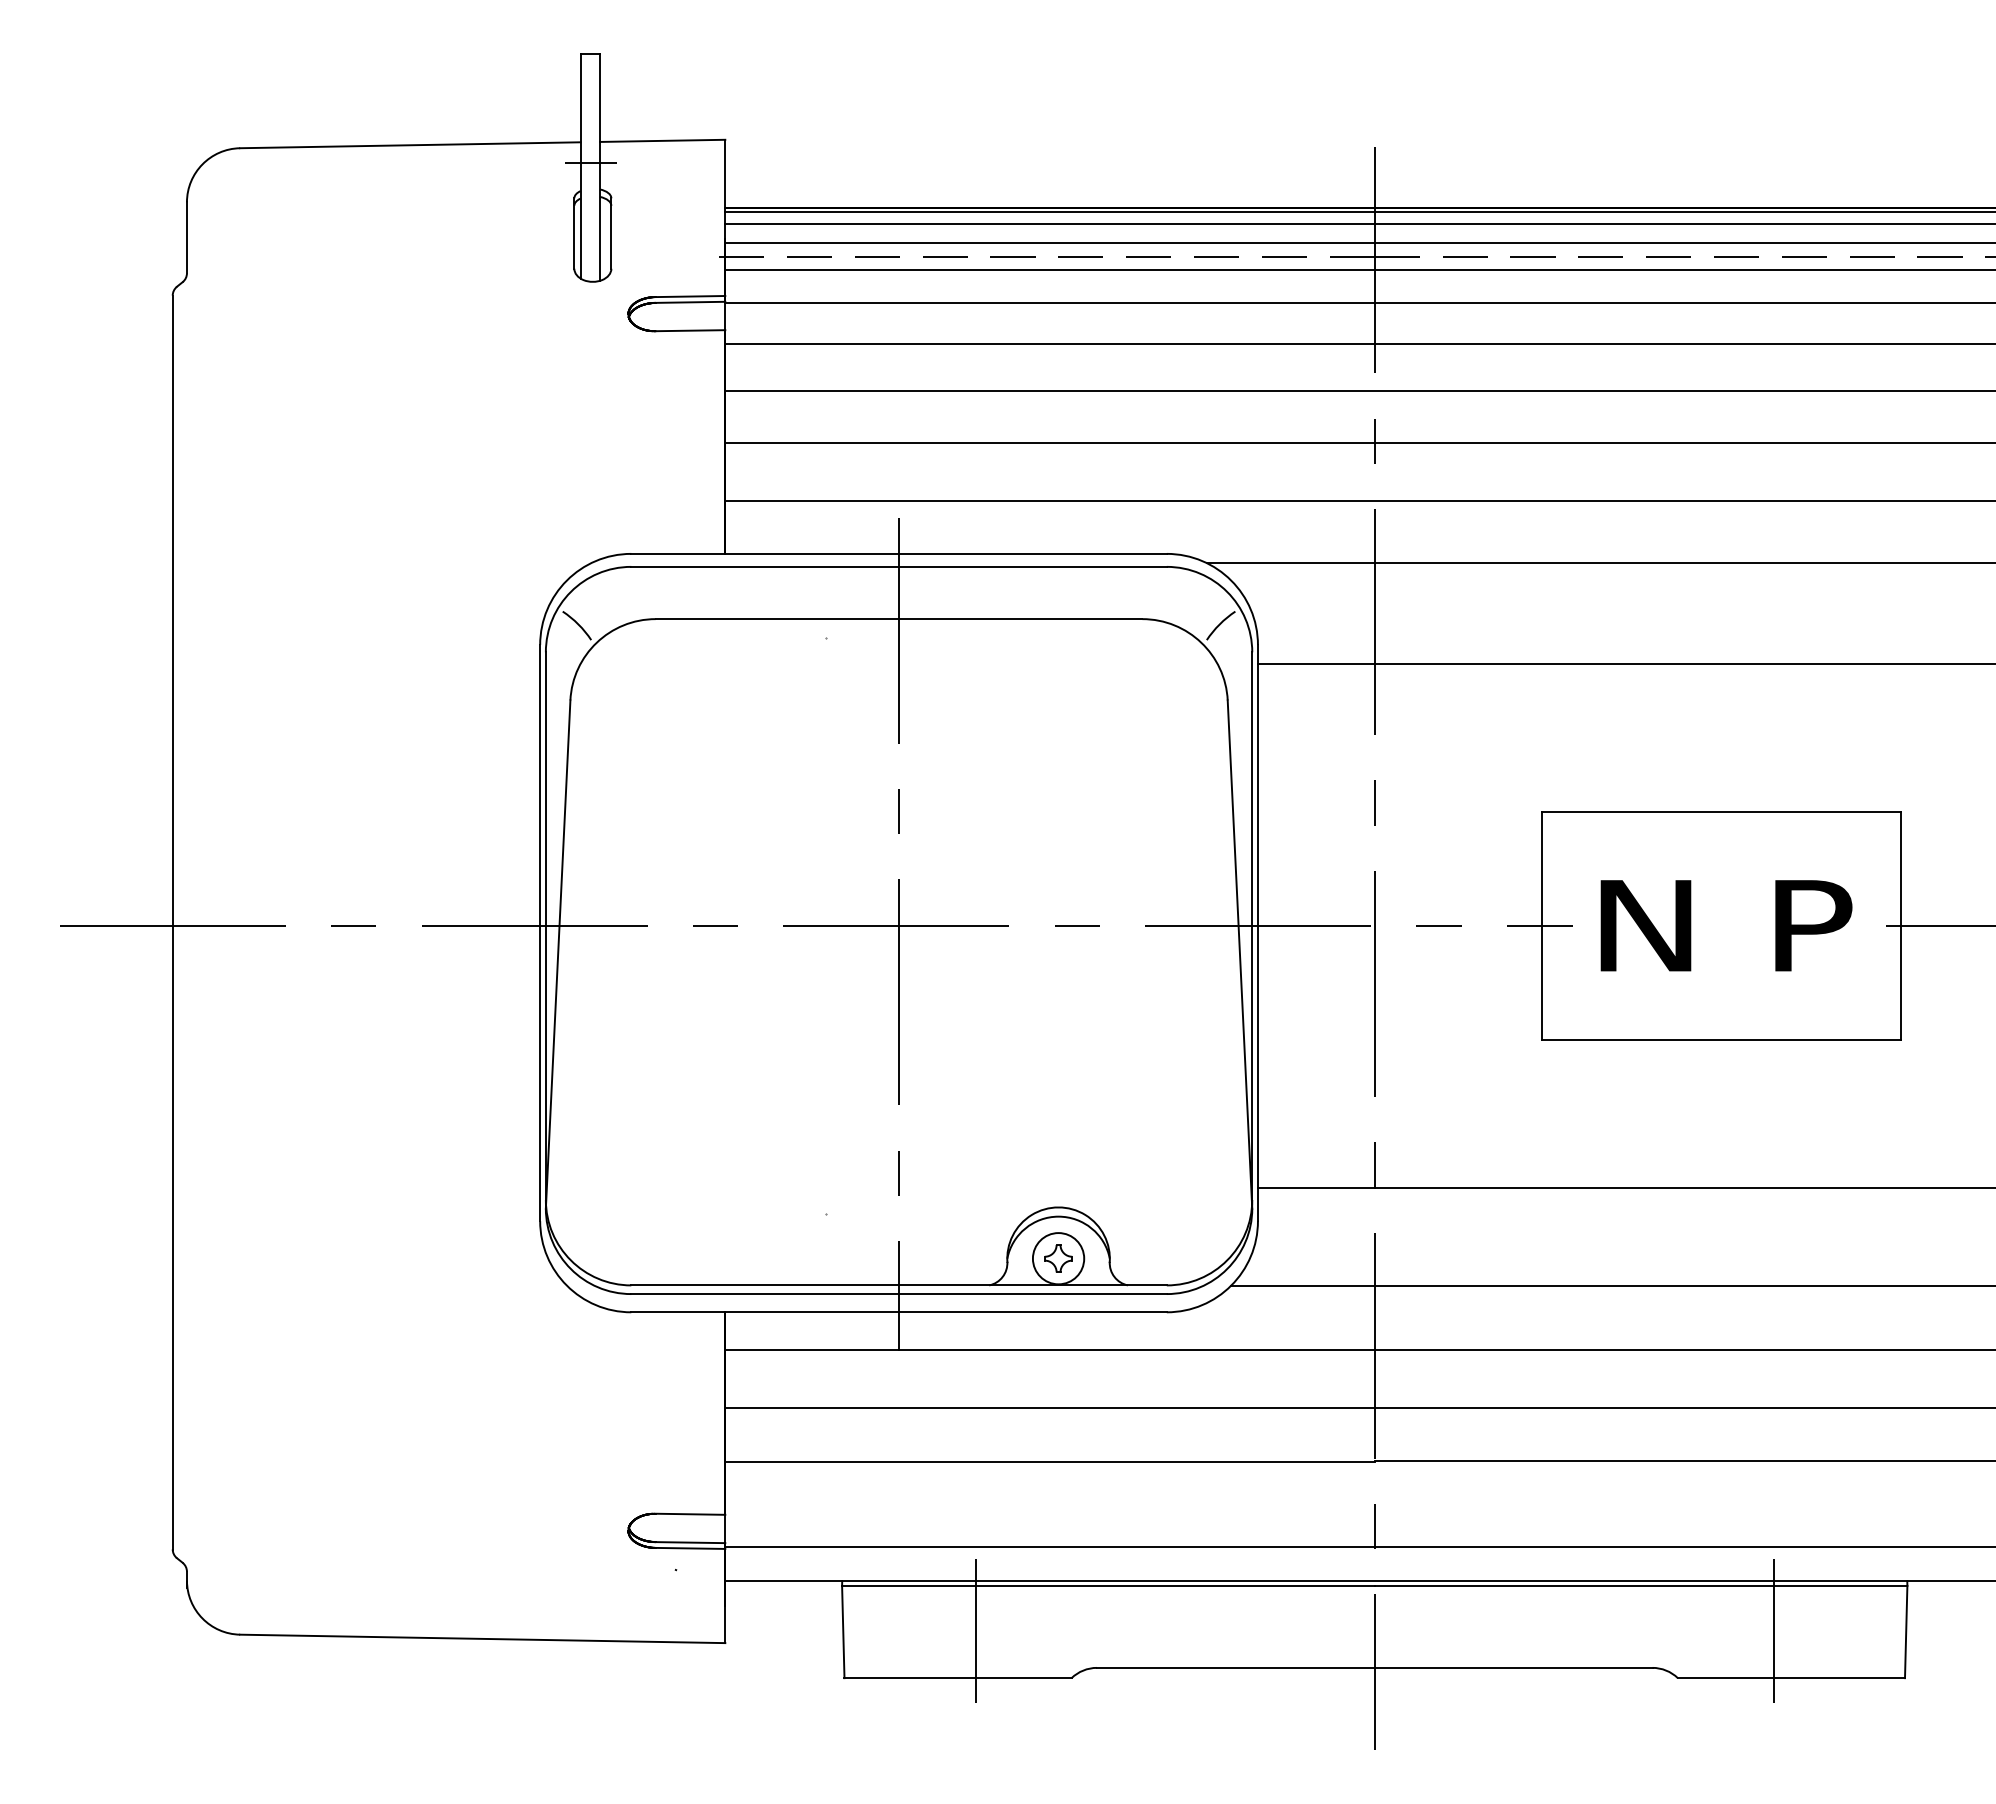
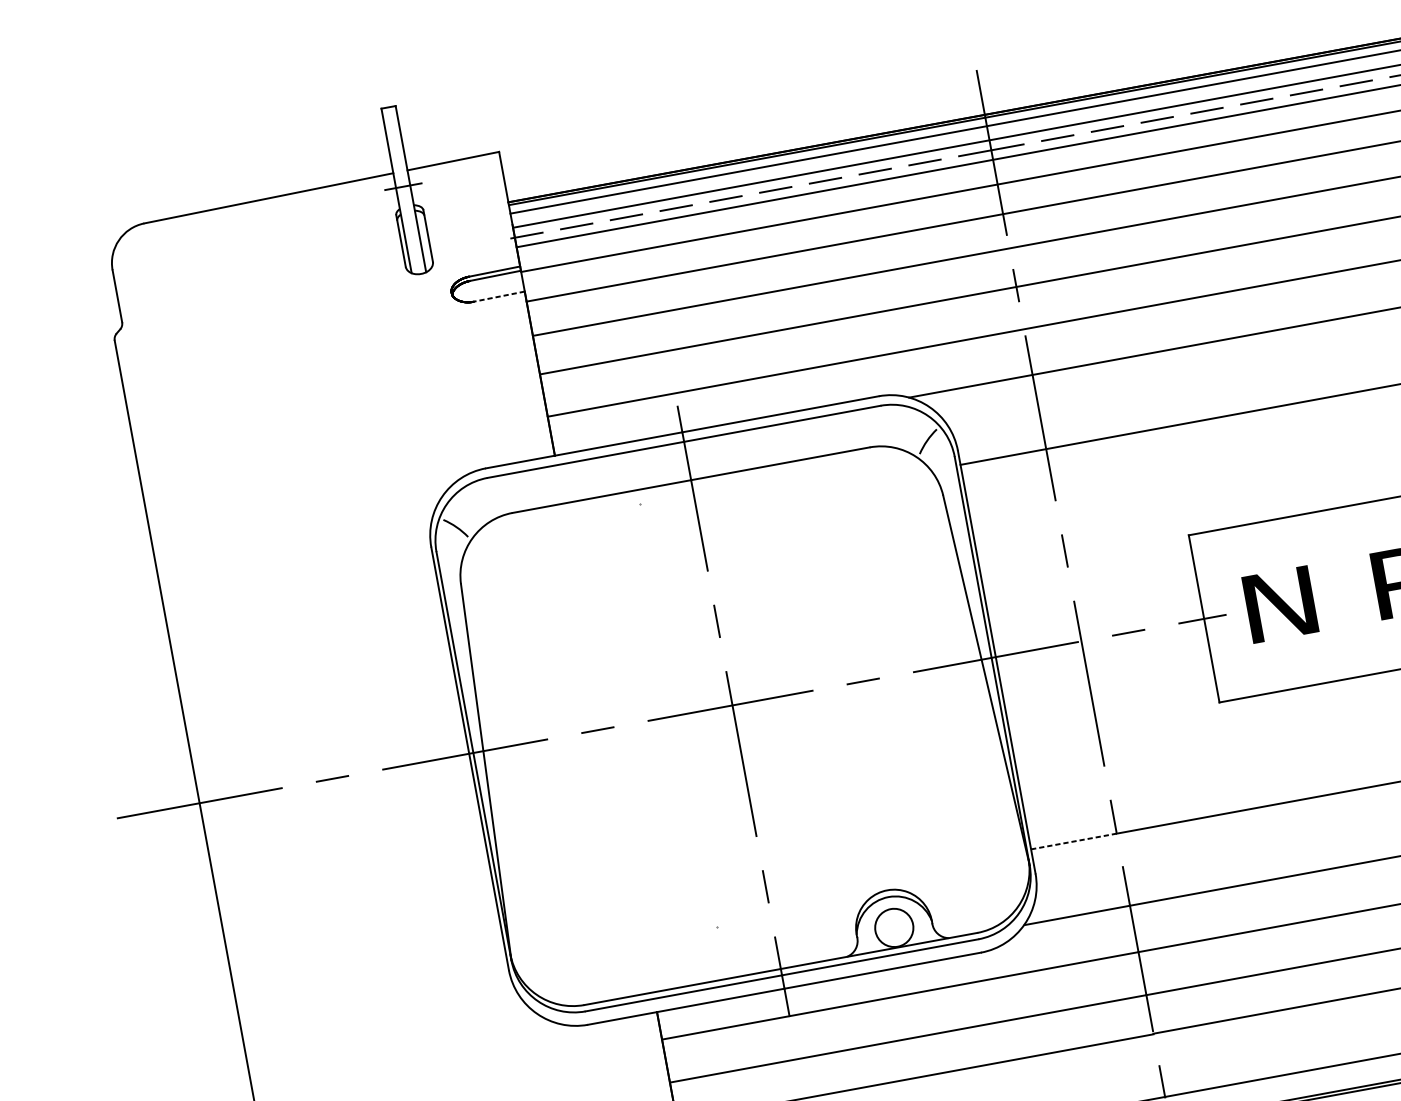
line: (690, 330) -> (499, 296), solid -> dashed
line: (1316, 1188) -> (1074, 841), solid -> dashed
part: (1058, 1258) -> (894, 927), removed

